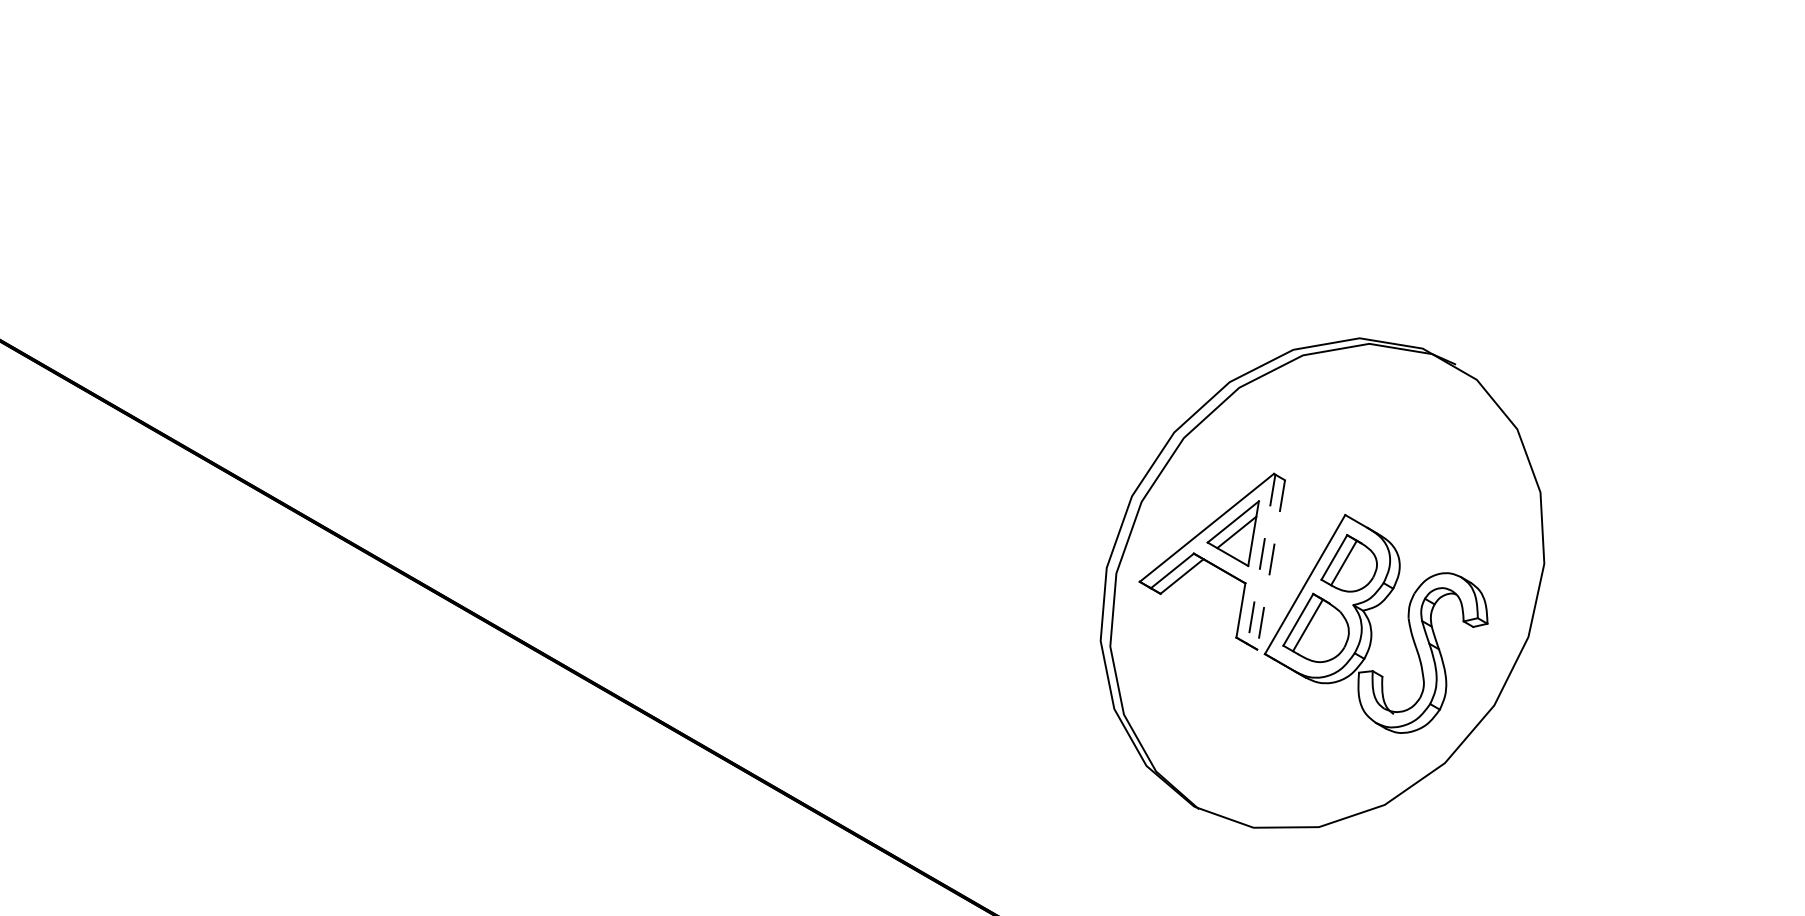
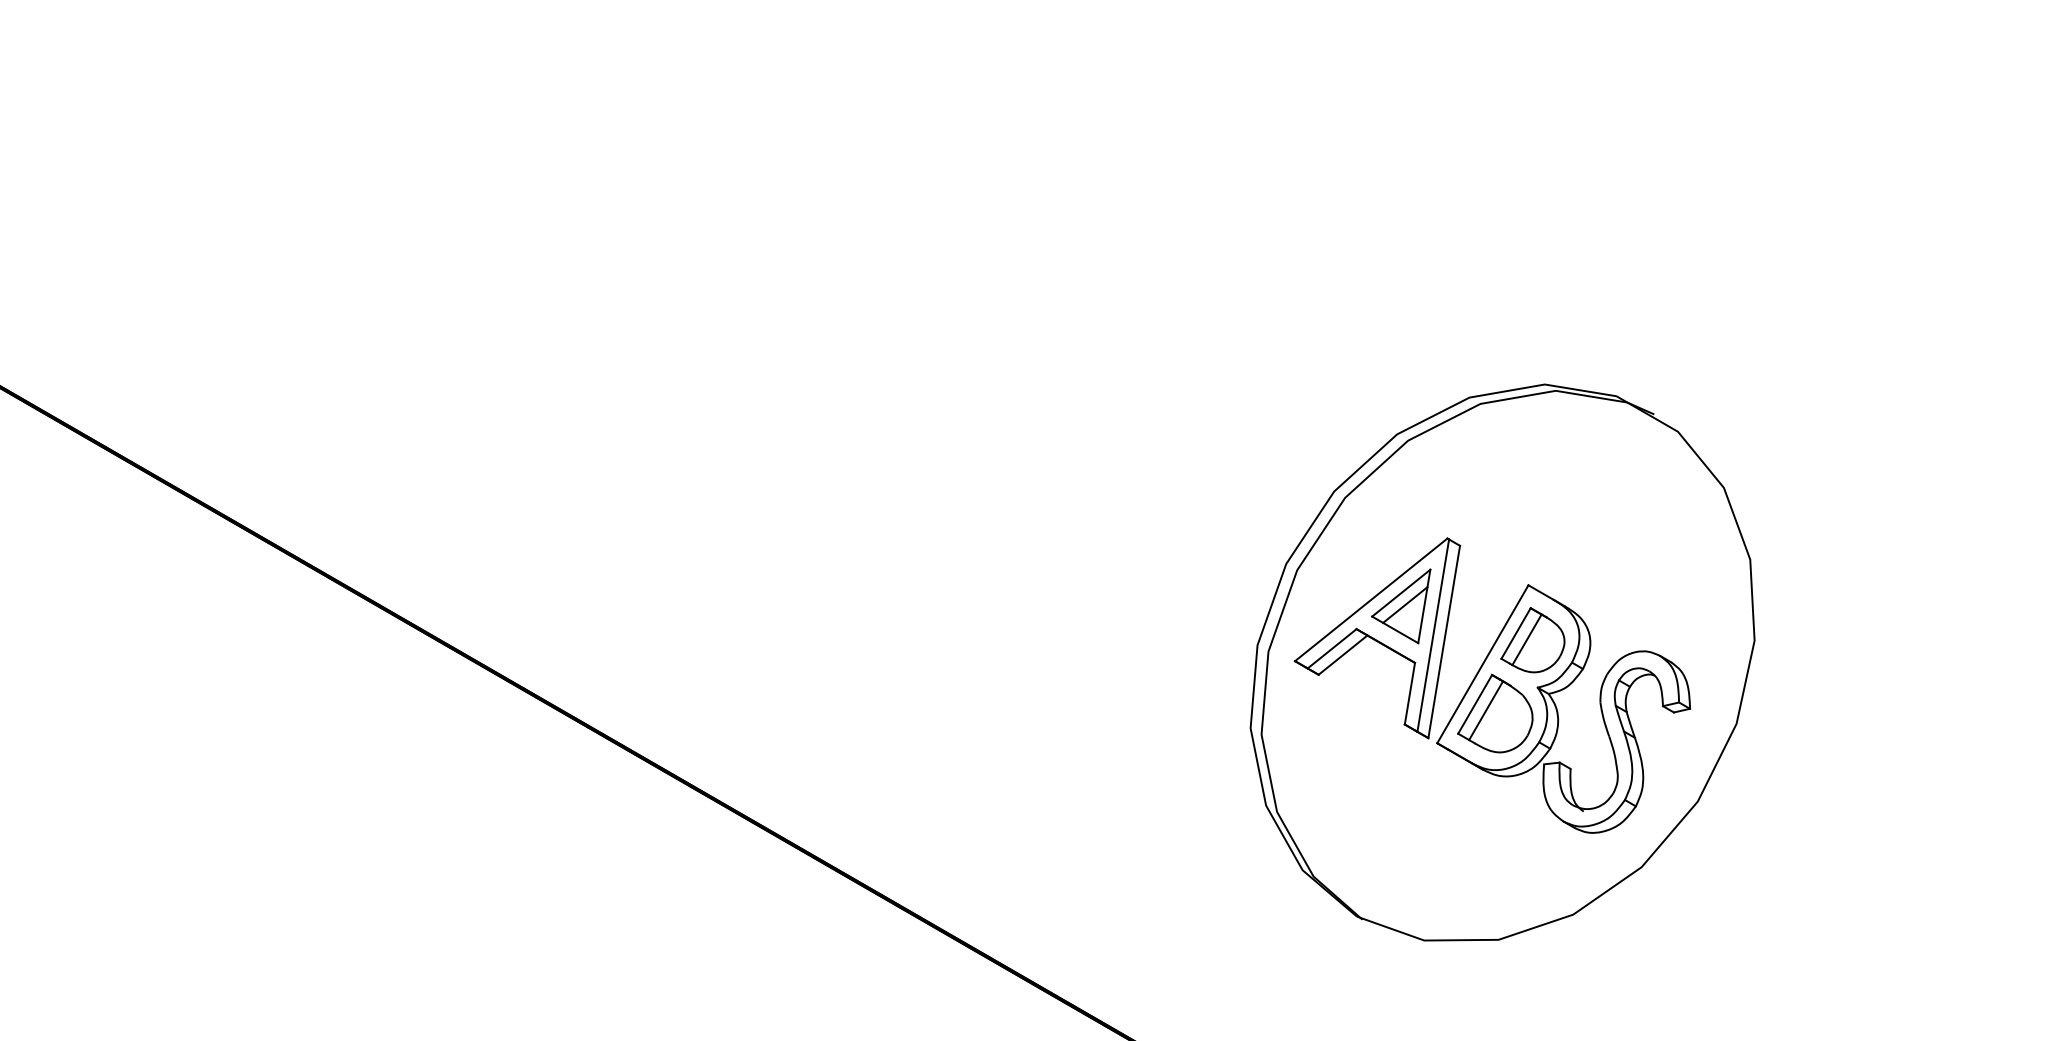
line: (1261, 560) -> (1433, 636), dashed -> solid
line: (1271, 565) -> (1444, 642), dashed -> solid

